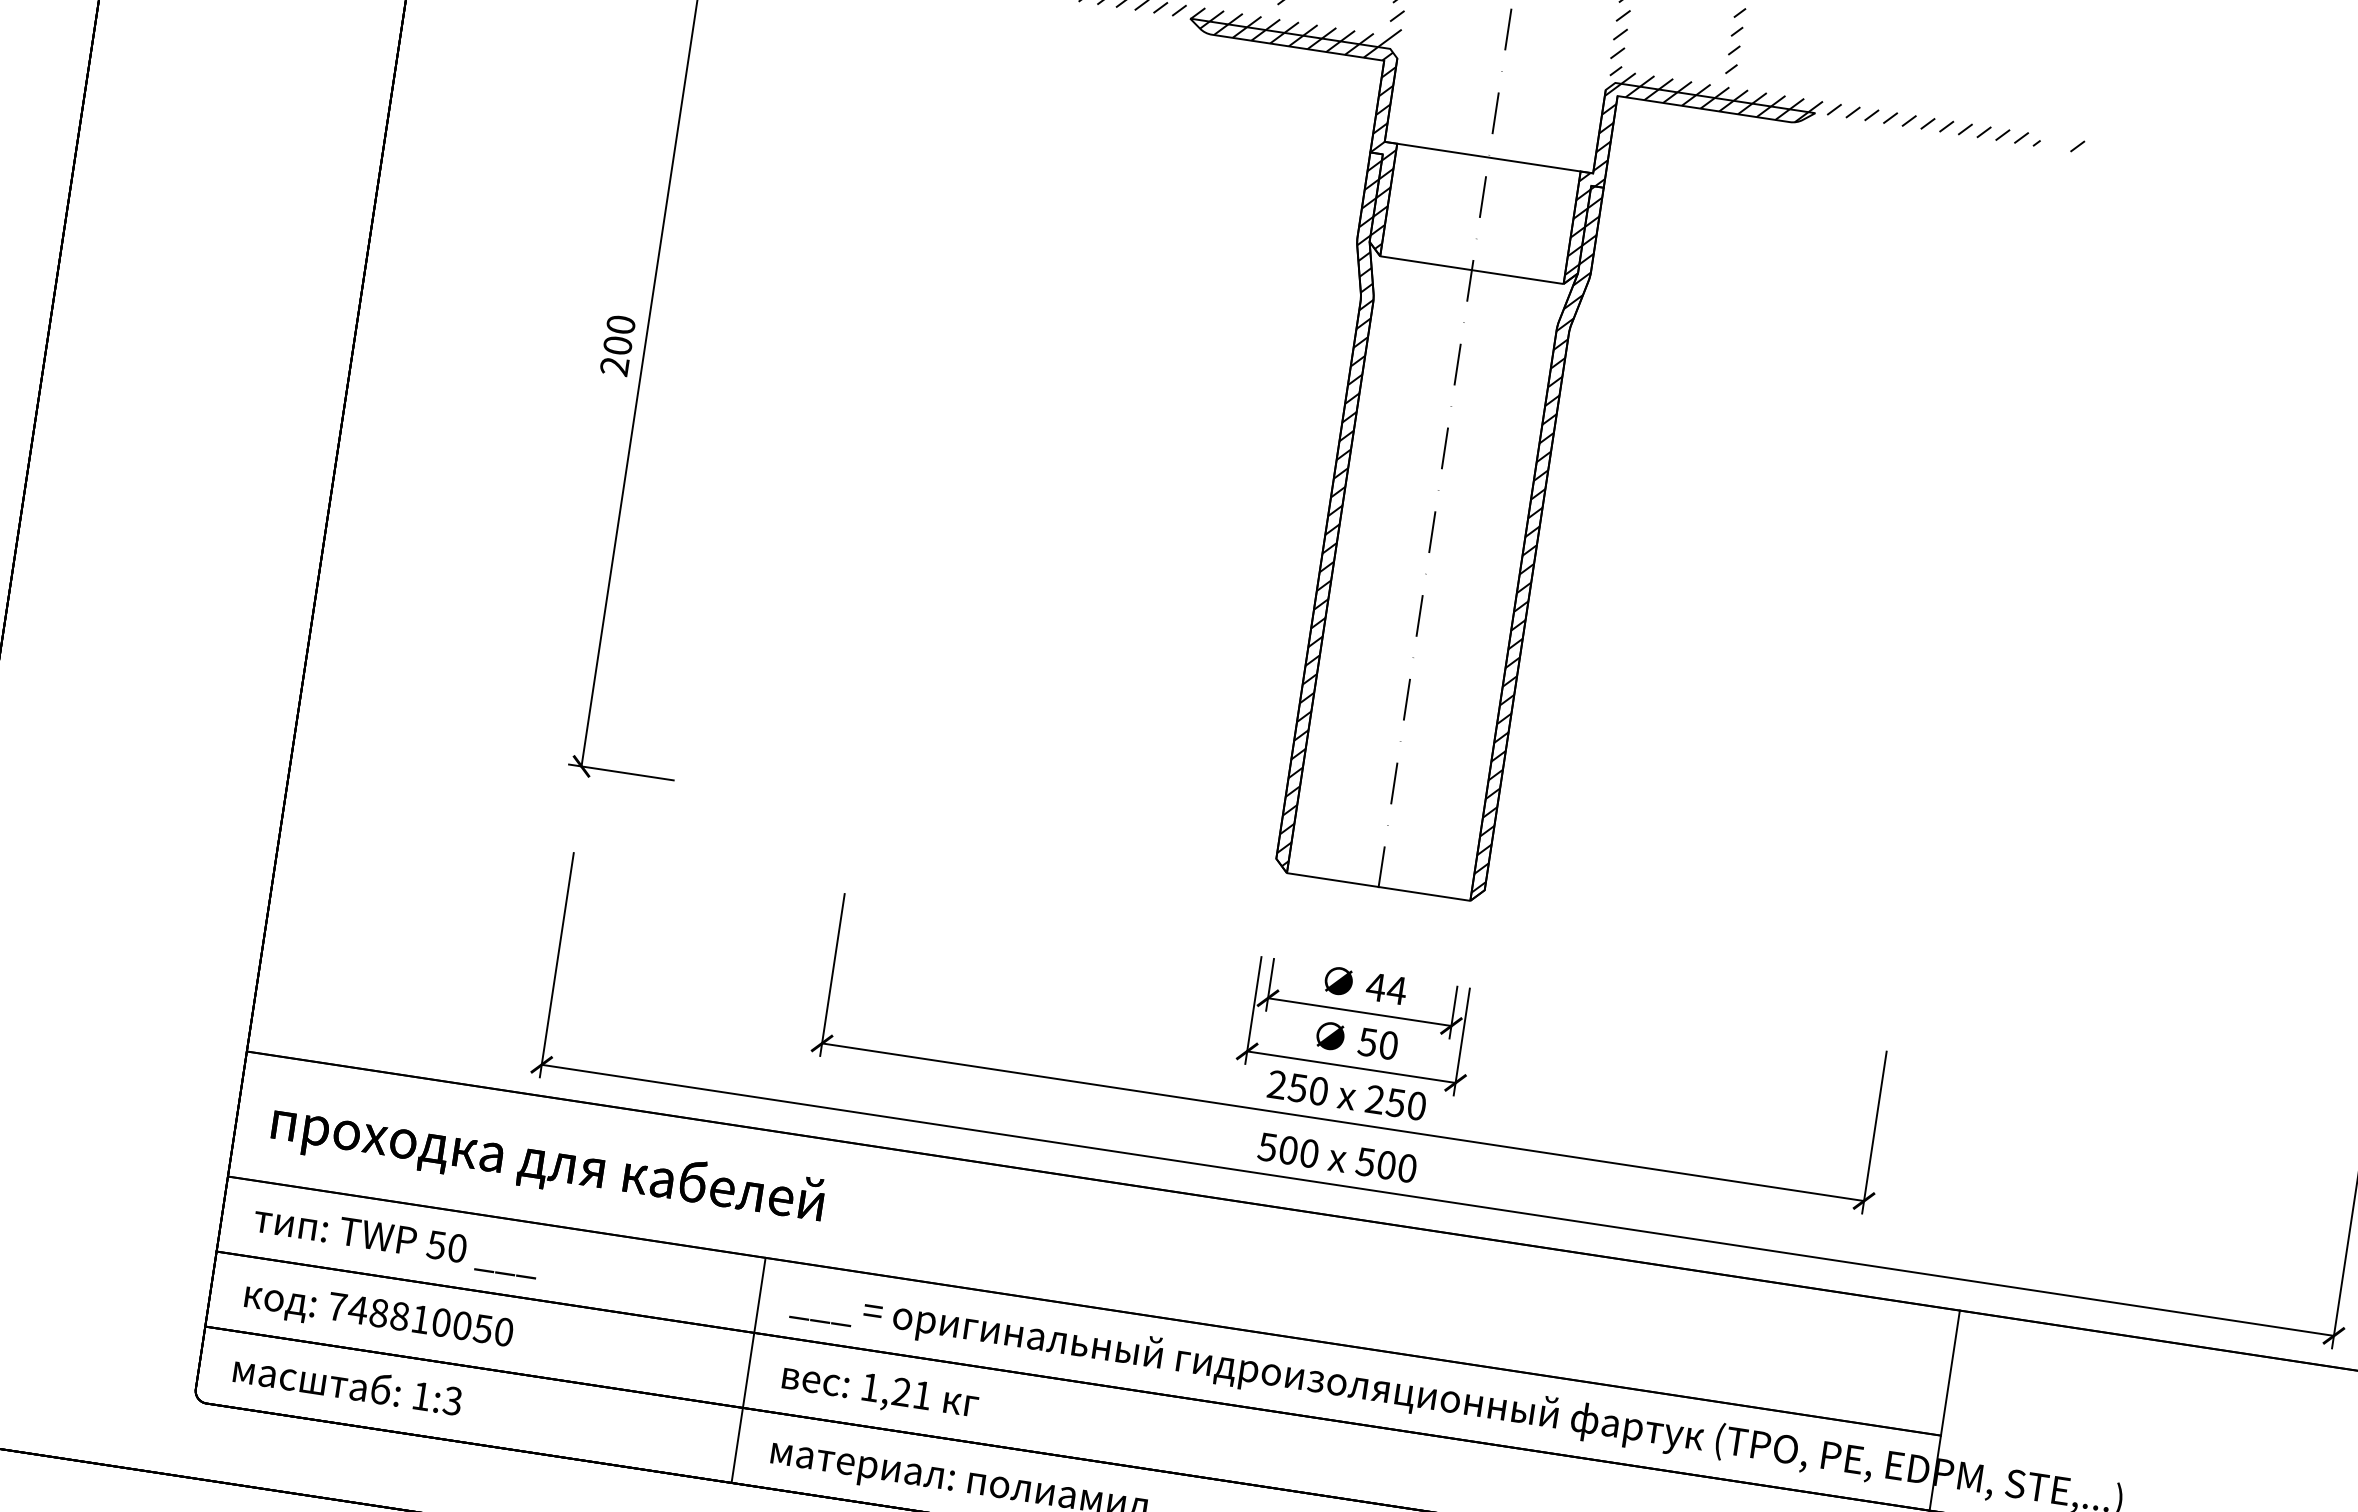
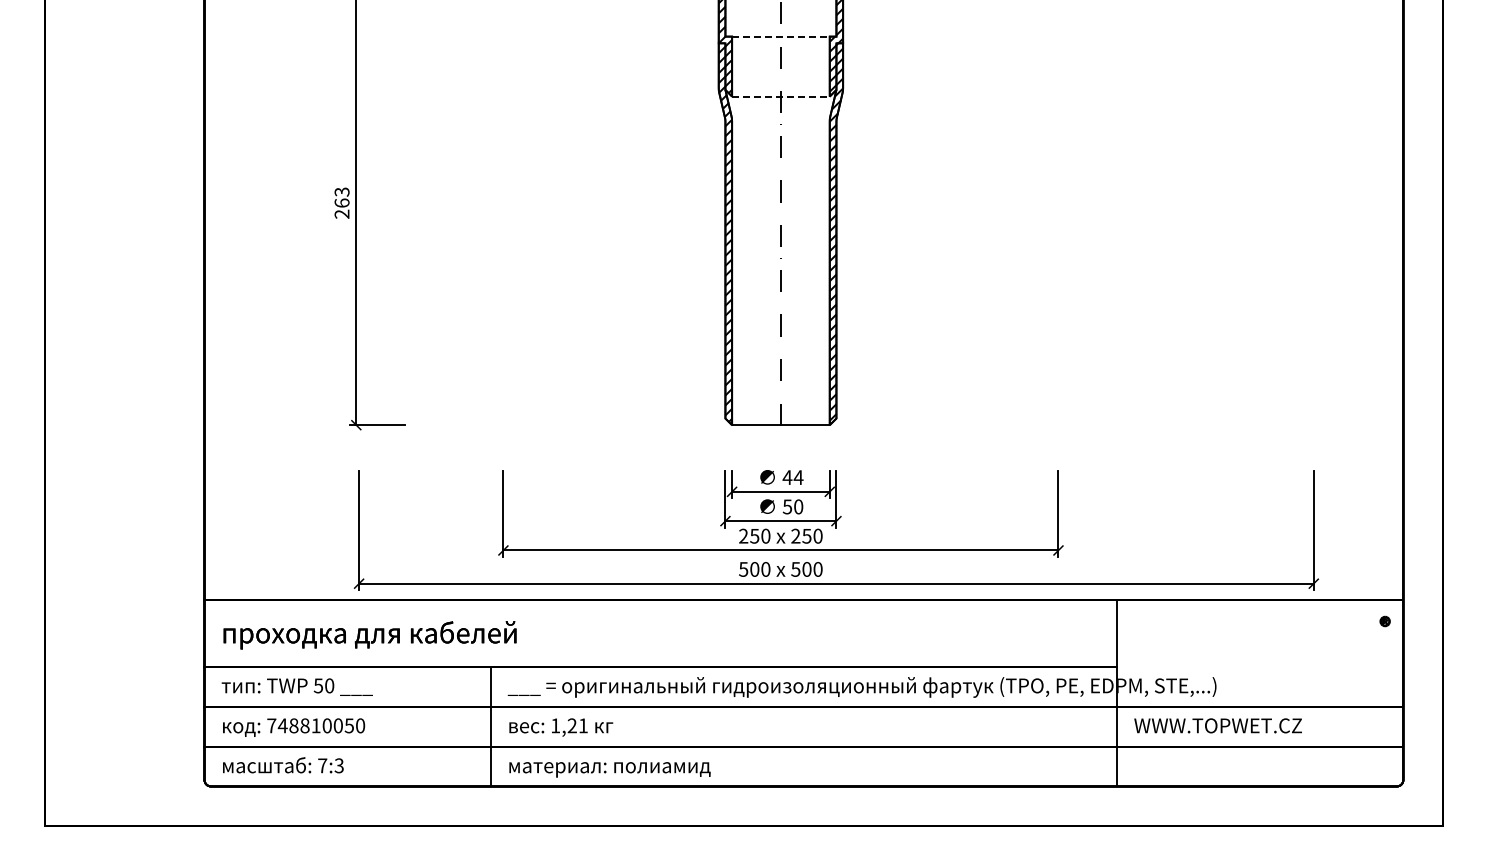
line: (1488, 157) -> (780, 36), solid -> dashed
line: (1471, 269) -> (780, 96), solid -> dashed
text: (618, 334) -> (341, 197), 200 -> 263
text: (421, 1395) -> (322, 765), 1:3 -> 7:3

